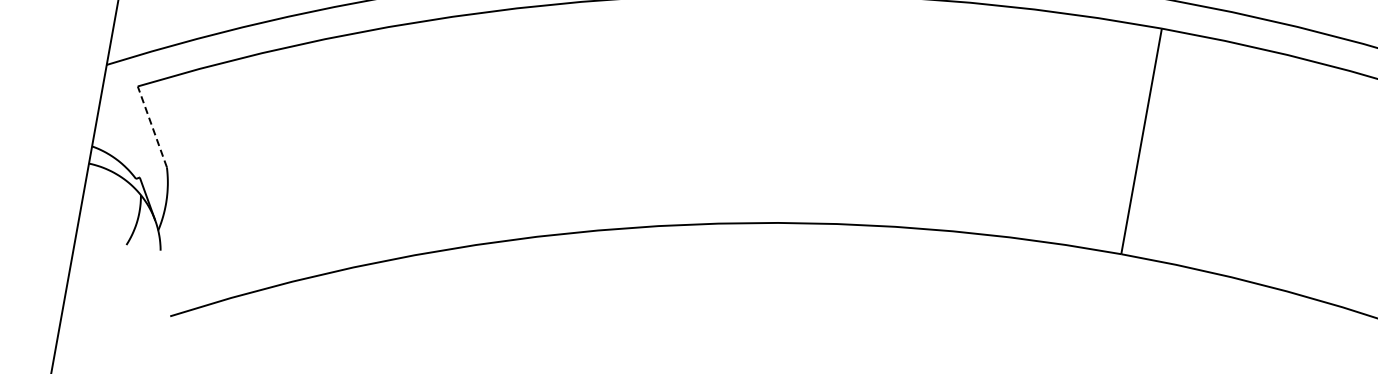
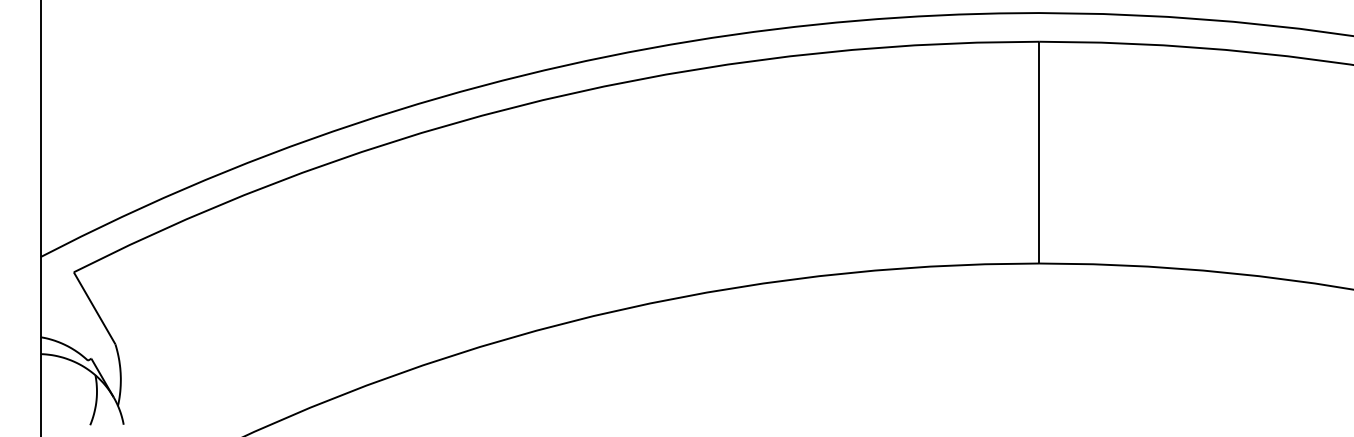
line: (152, 127) -> (94, 308), dashed -> solid

